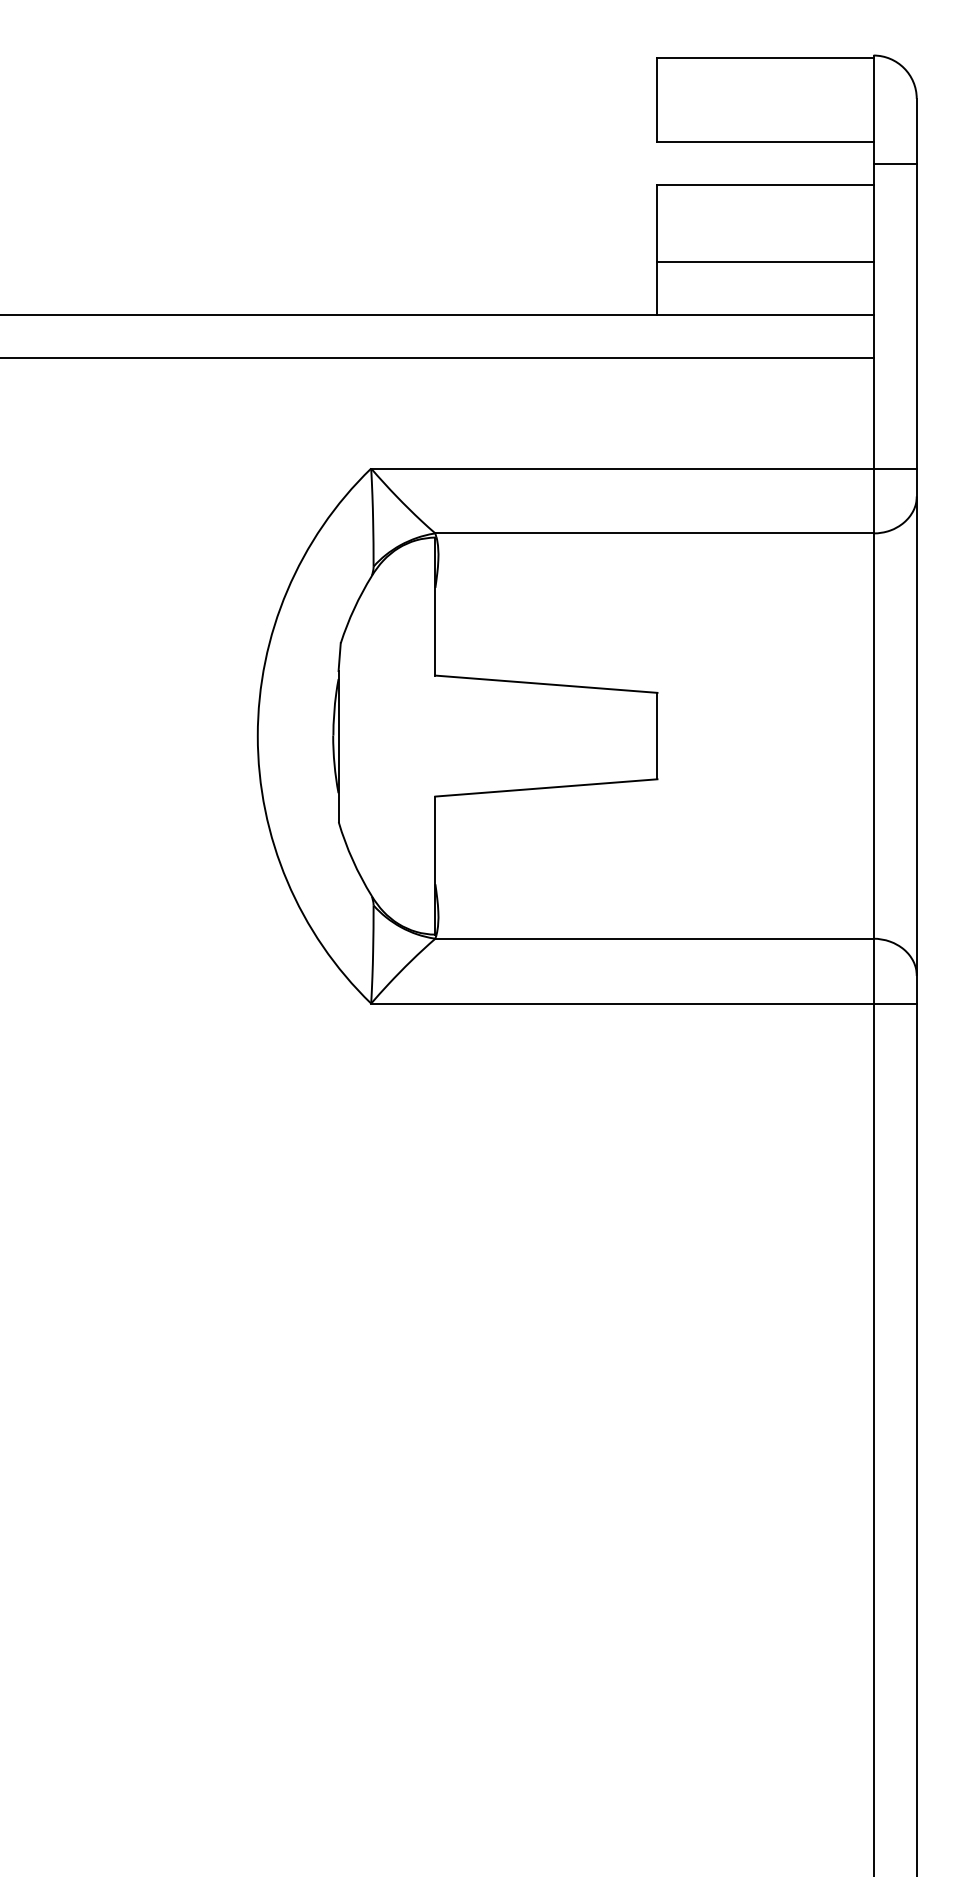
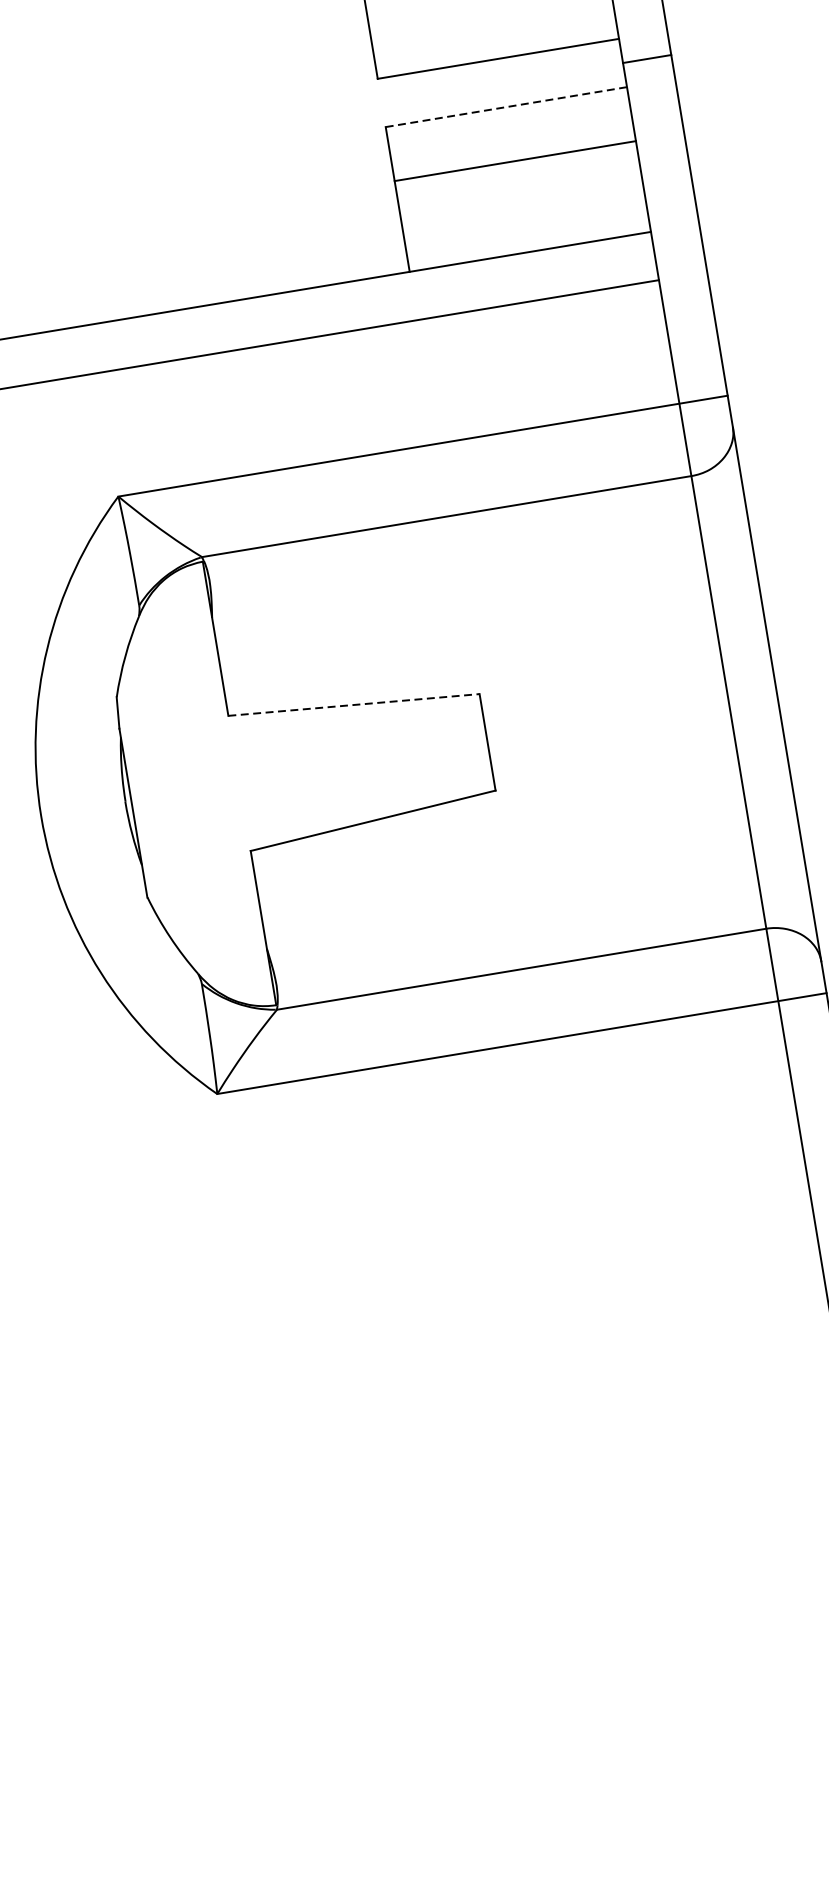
line: (766, 185) -> (507, 107), solid -> dashed
line: (765, 262) -> (515, 161), moved
line: (546, 684) -> (354, 705), solid -> dashed

